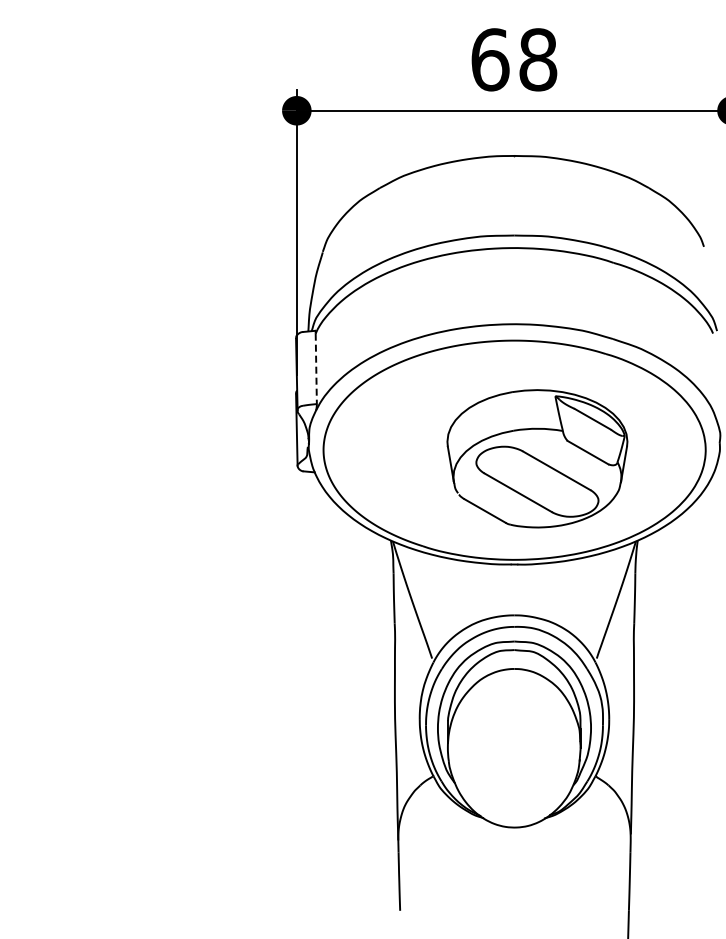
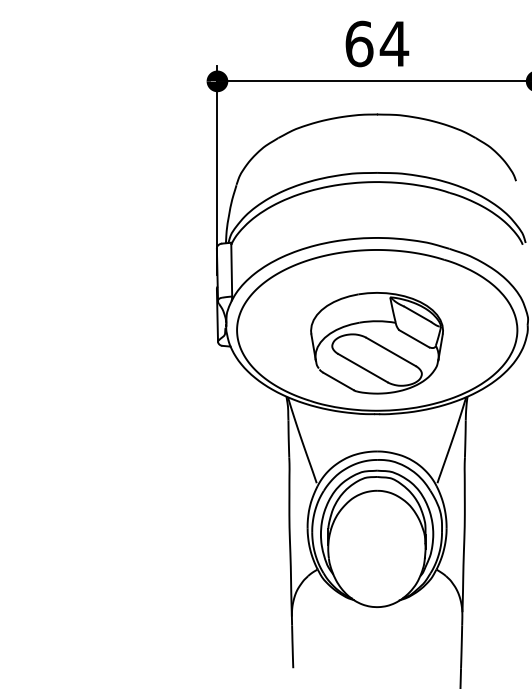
text: (538, 59) -> (394, 43), 68 -> 64
line: (316, 369) -> (231, 271), dashed -> solid
part: (537, 458) -> (377, 343), moved

